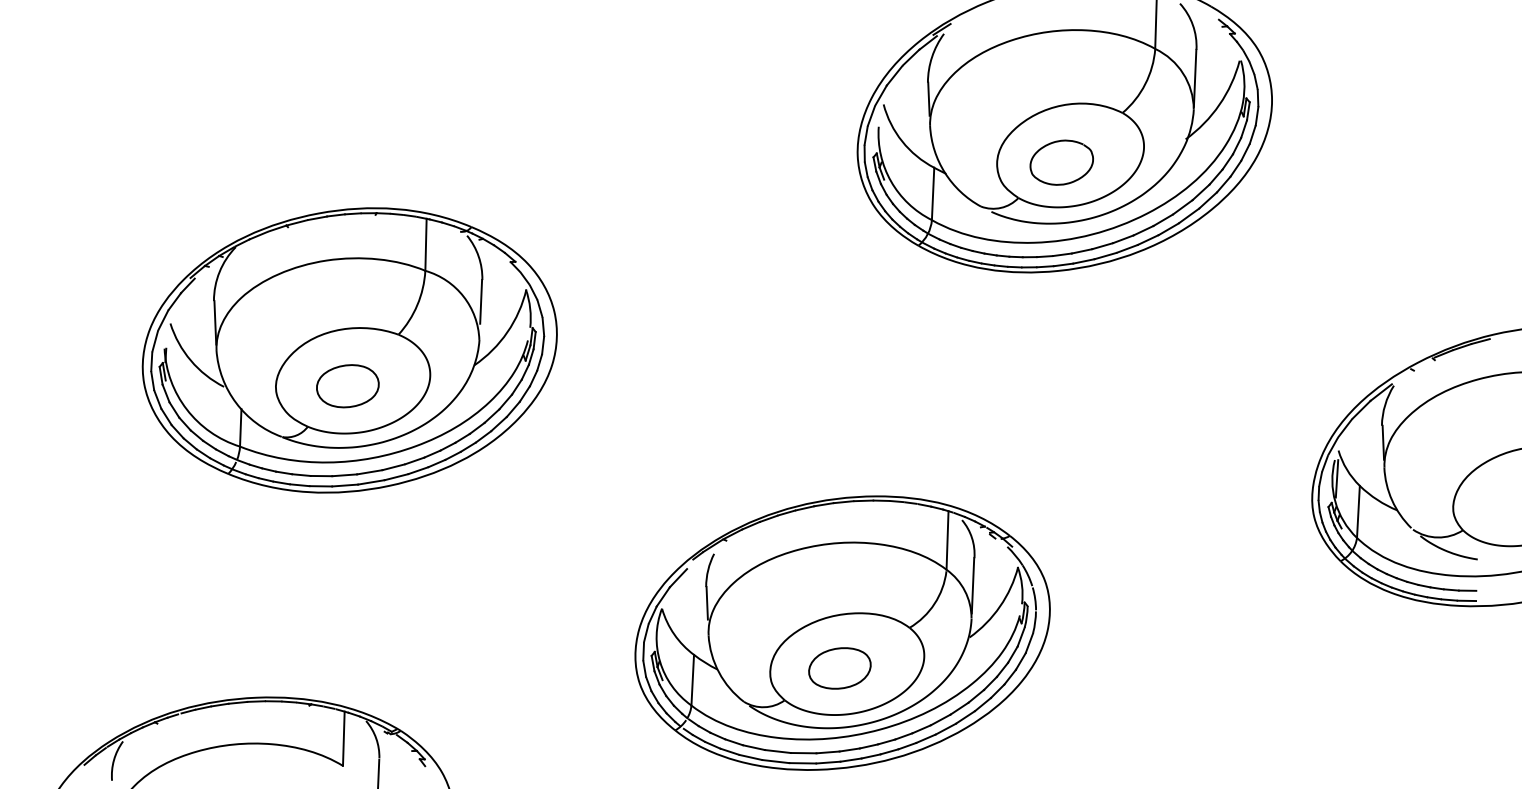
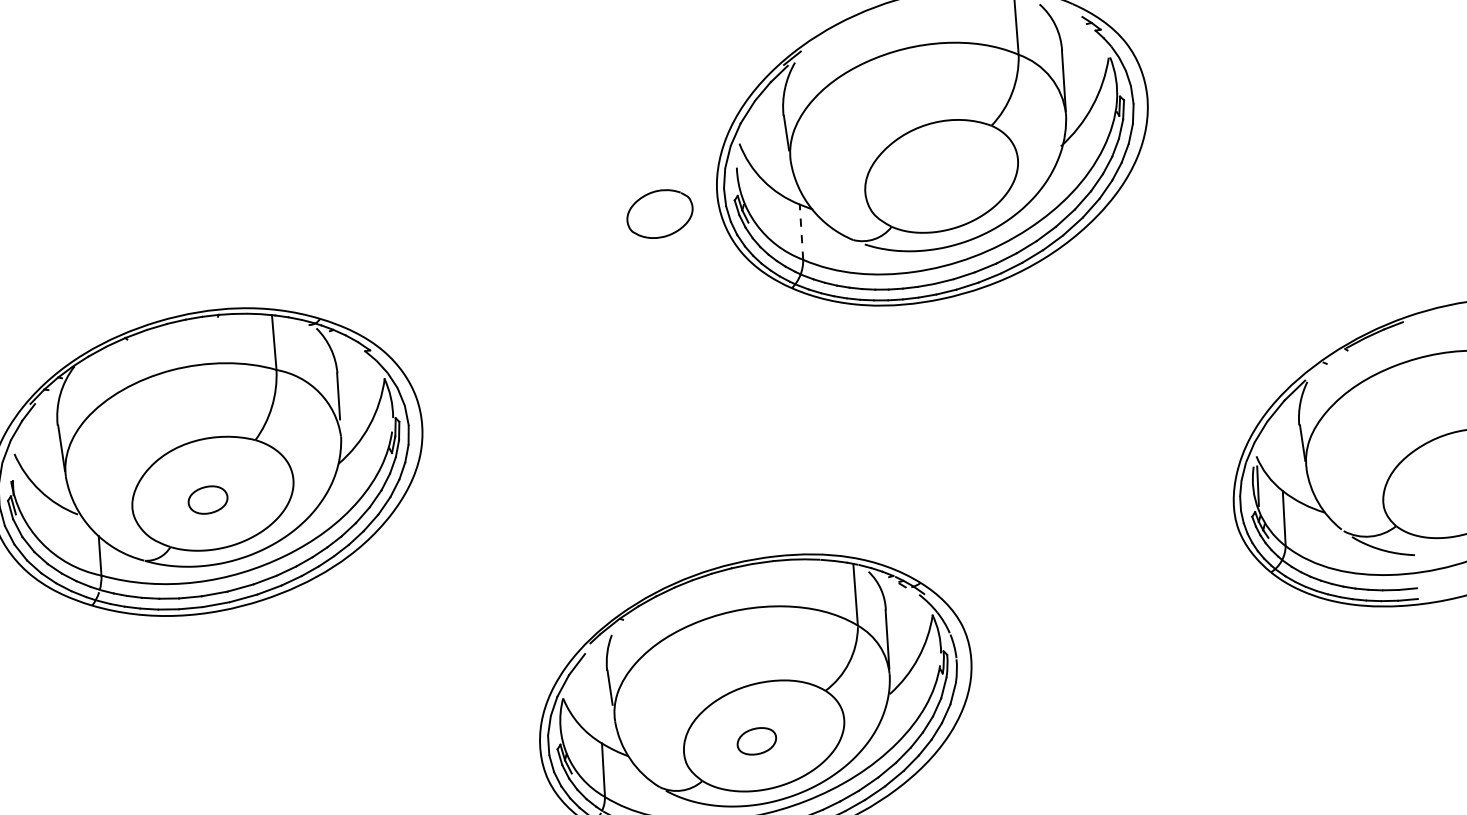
curve: (1058, 142) -> (654, 193), moved
line: (933, 193) -> (801, 231), solid -> dashed
part: (347, 386) -> (207, 500), size x0.6
part: (839, 668) -> (756, 741), size x0.6

